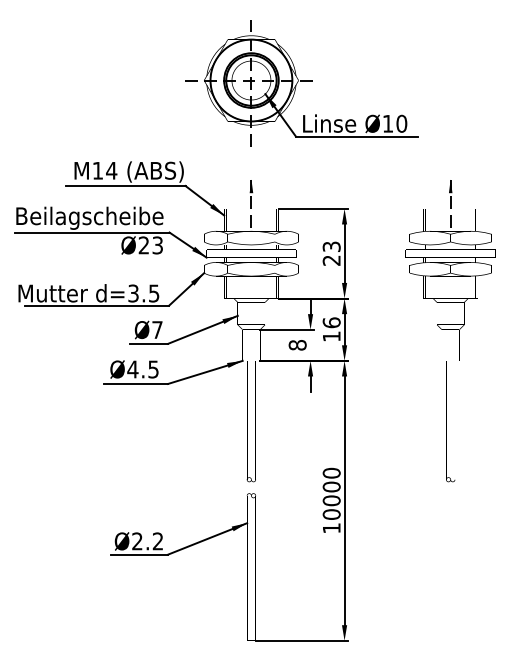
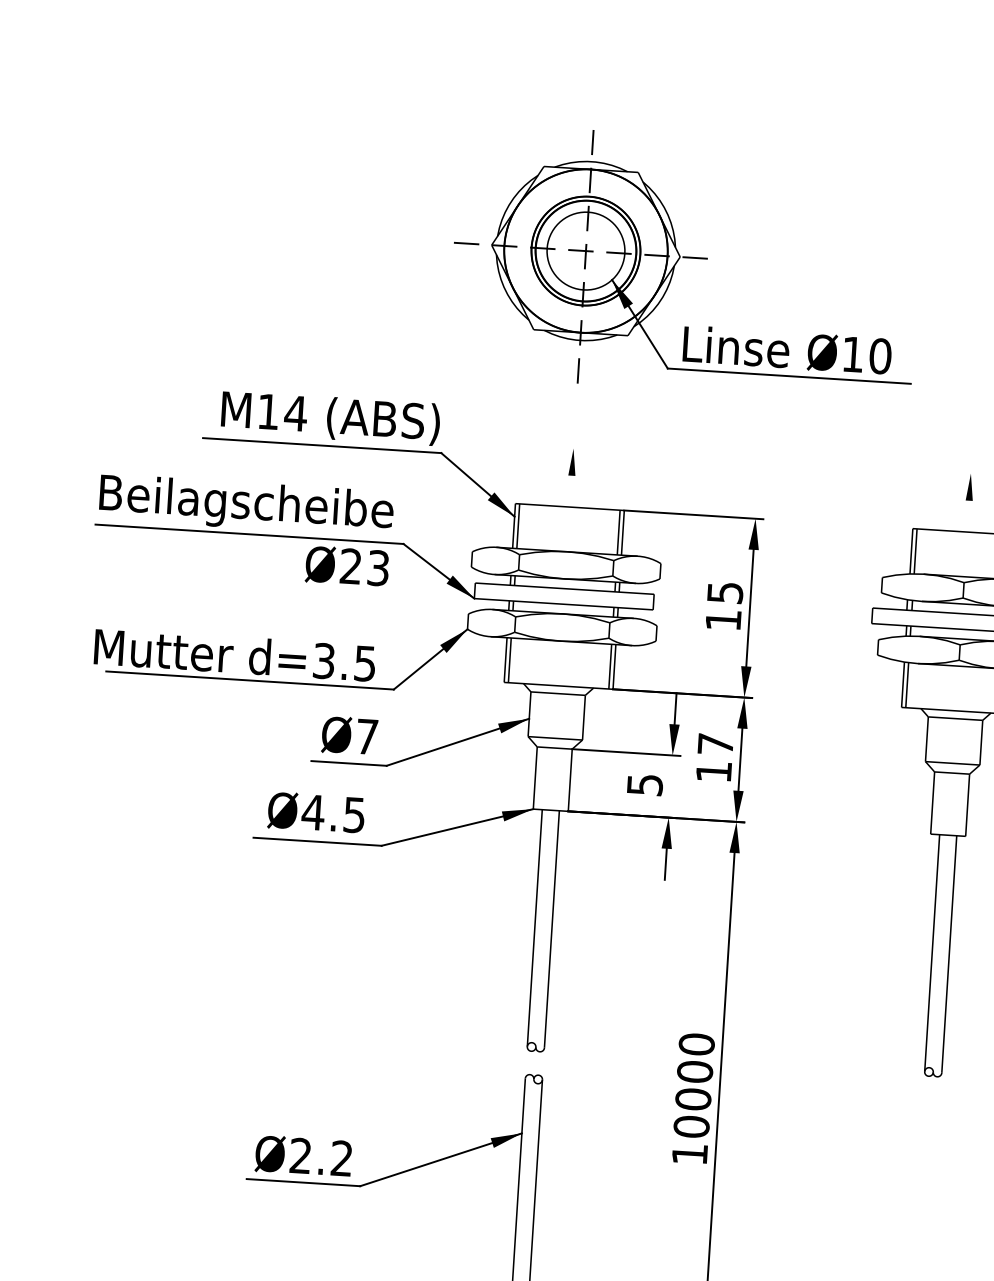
line: (251, 203) -> (570, 496), removed
line: (450, 203) -> (967, 521), removed
text: (331, 253) -> (723, 606), 23 -> 15
text: (331, 322) -> (715, 743), 16 -> 17
text: (297, 345) -> (644, 785), 8 -> 5

